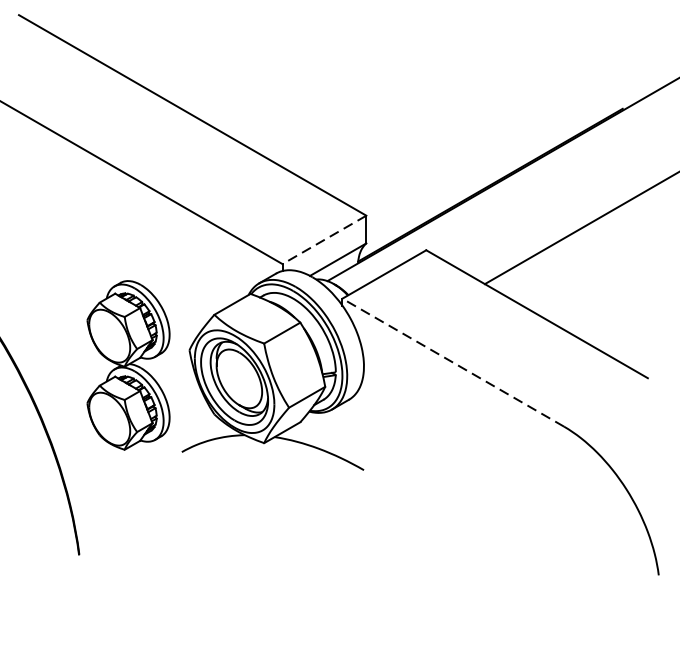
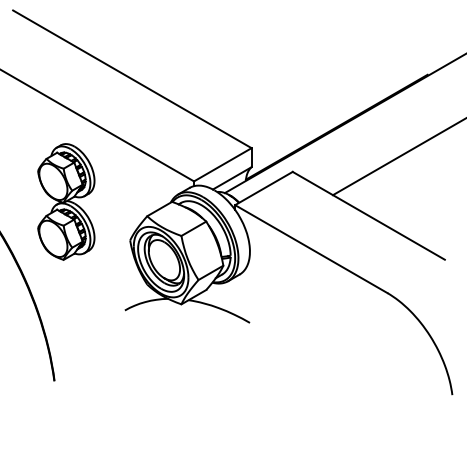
line: (323, 240) -> (222, 165), dashed -> solid
line: (453, 363) -> (311, 249), dashed -> solid
part: (128, 364) -> (66, 201), moved

